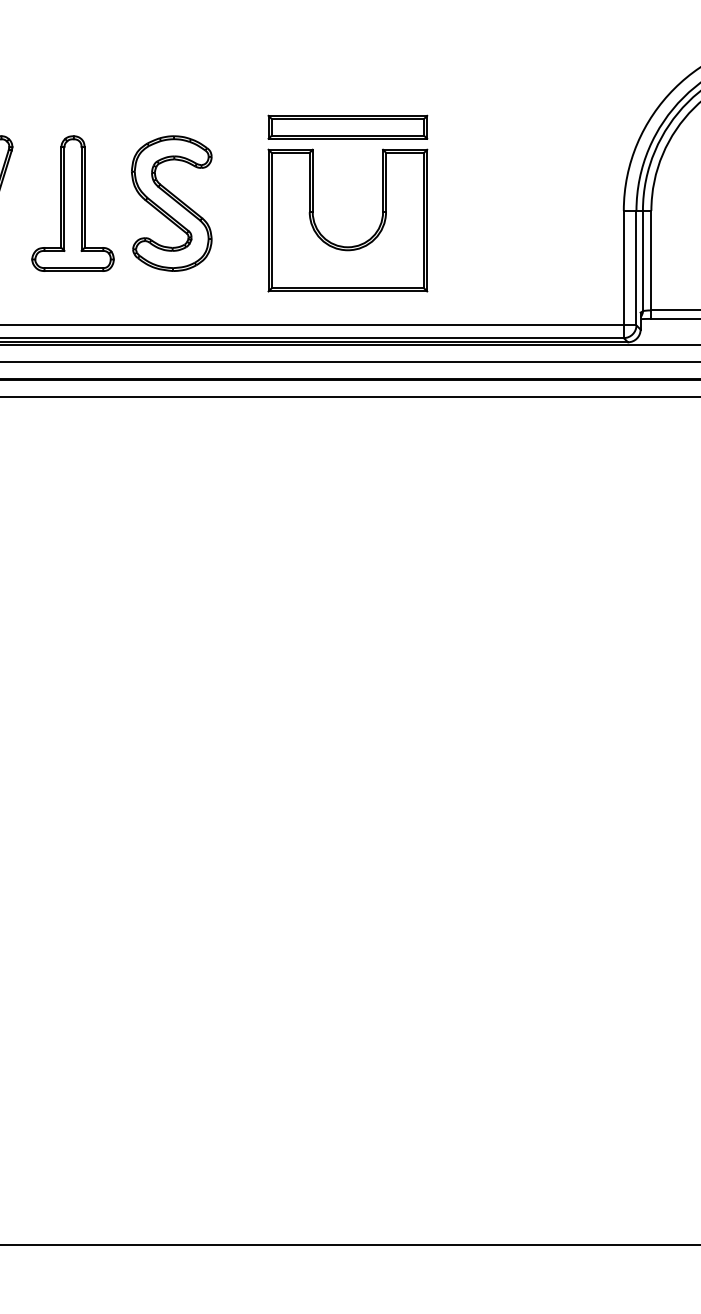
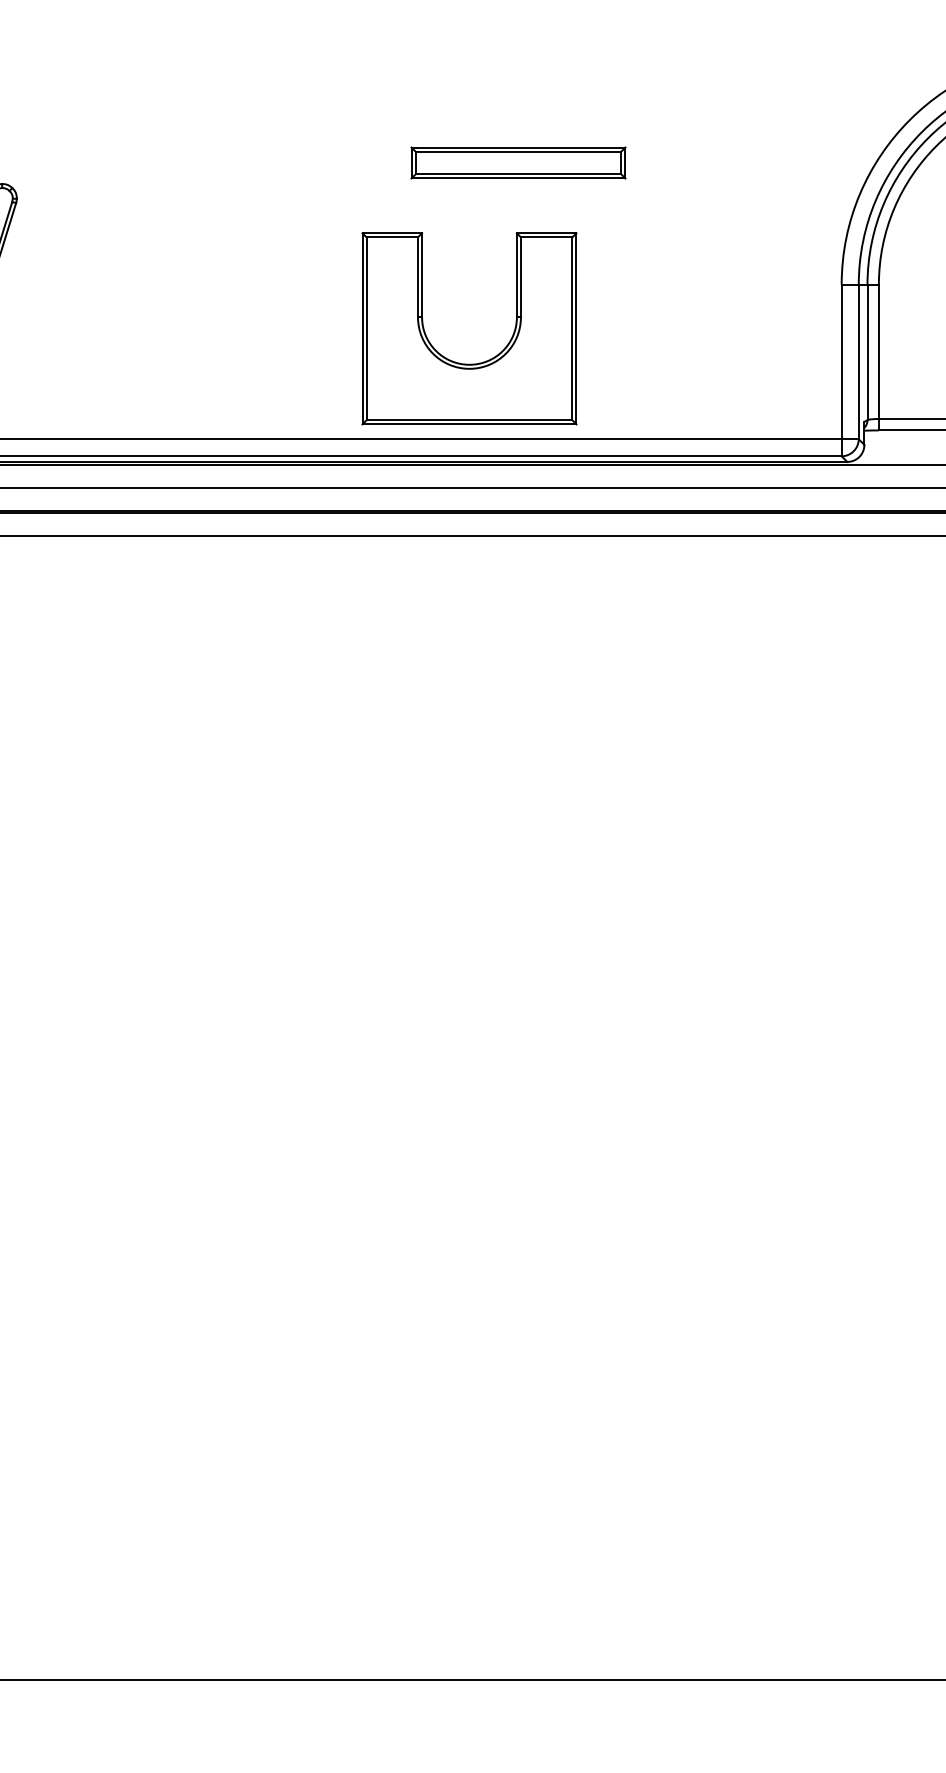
part: (347, 126) -> (518, 162), moved
part: (72, 203) -> (98, 274), removed
part: (171, 203) -> (231, 274), removed
part: (347, 246) -> (469, 363), moved

